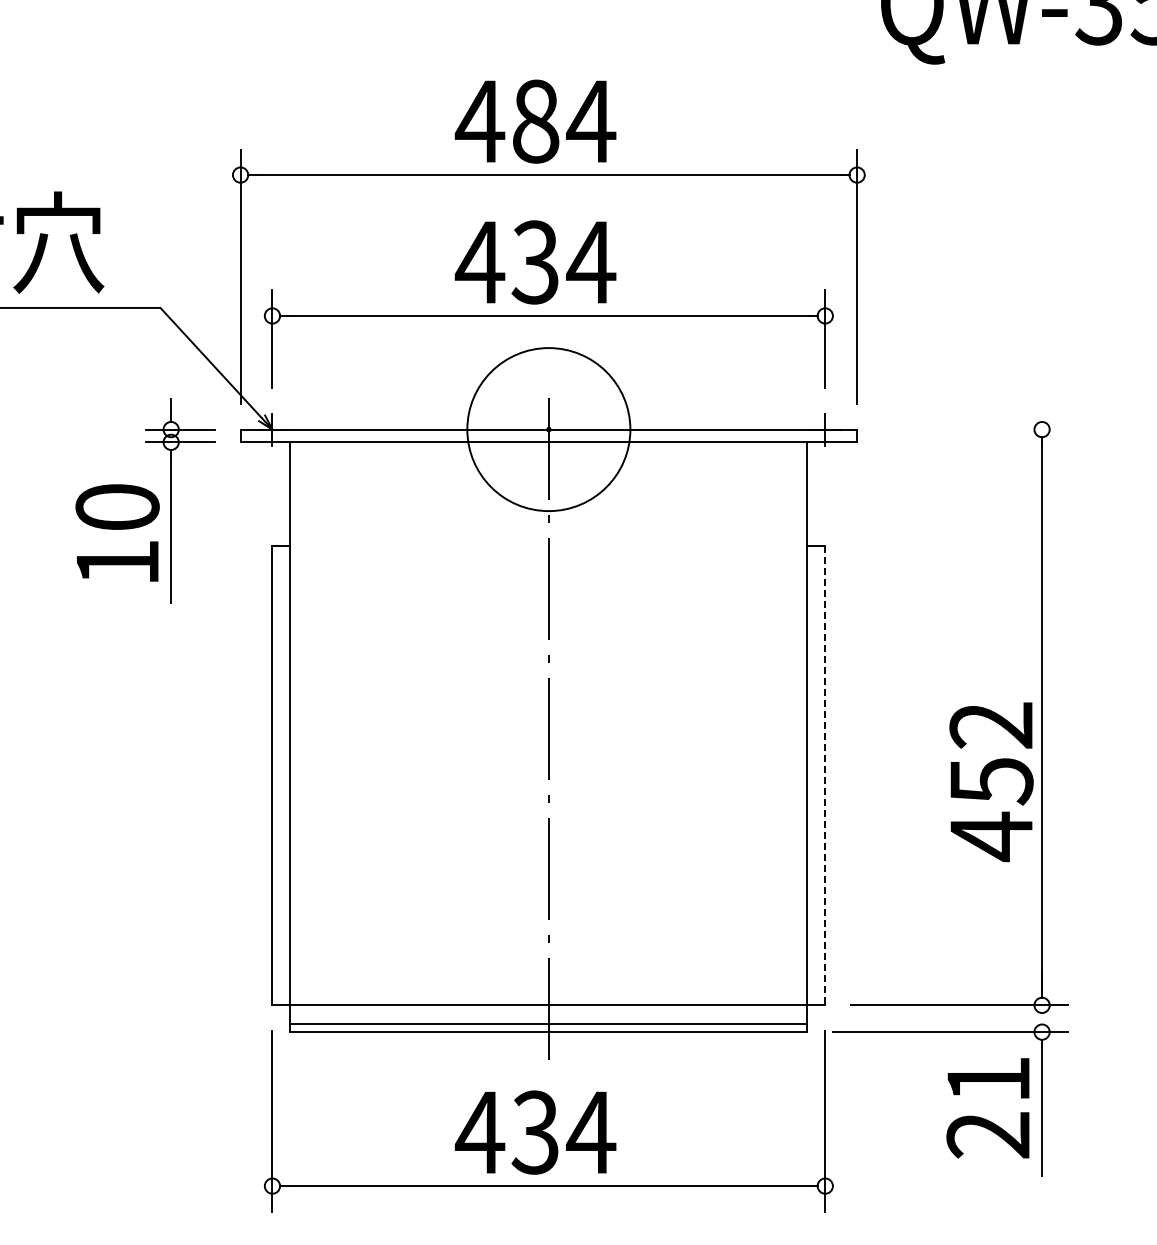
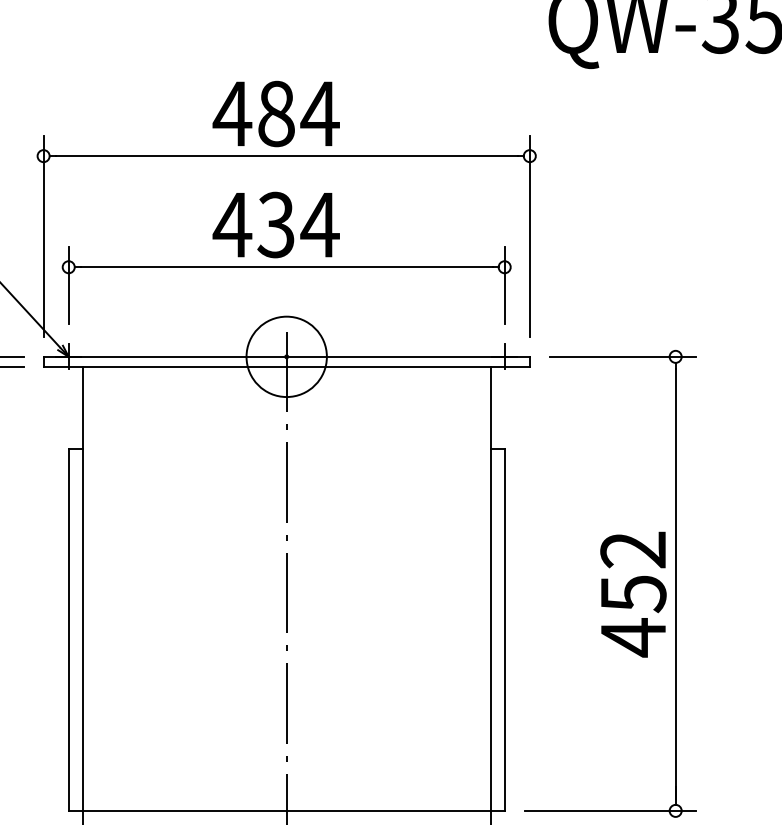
circle: (548, 429) -> (286, 356), size x0.62
line: (974, 429) -> (622, 356), added
line: (825, 775) -> (504, 629), dashed -> solid
text: (991, 782) -> (633, 594), moved

